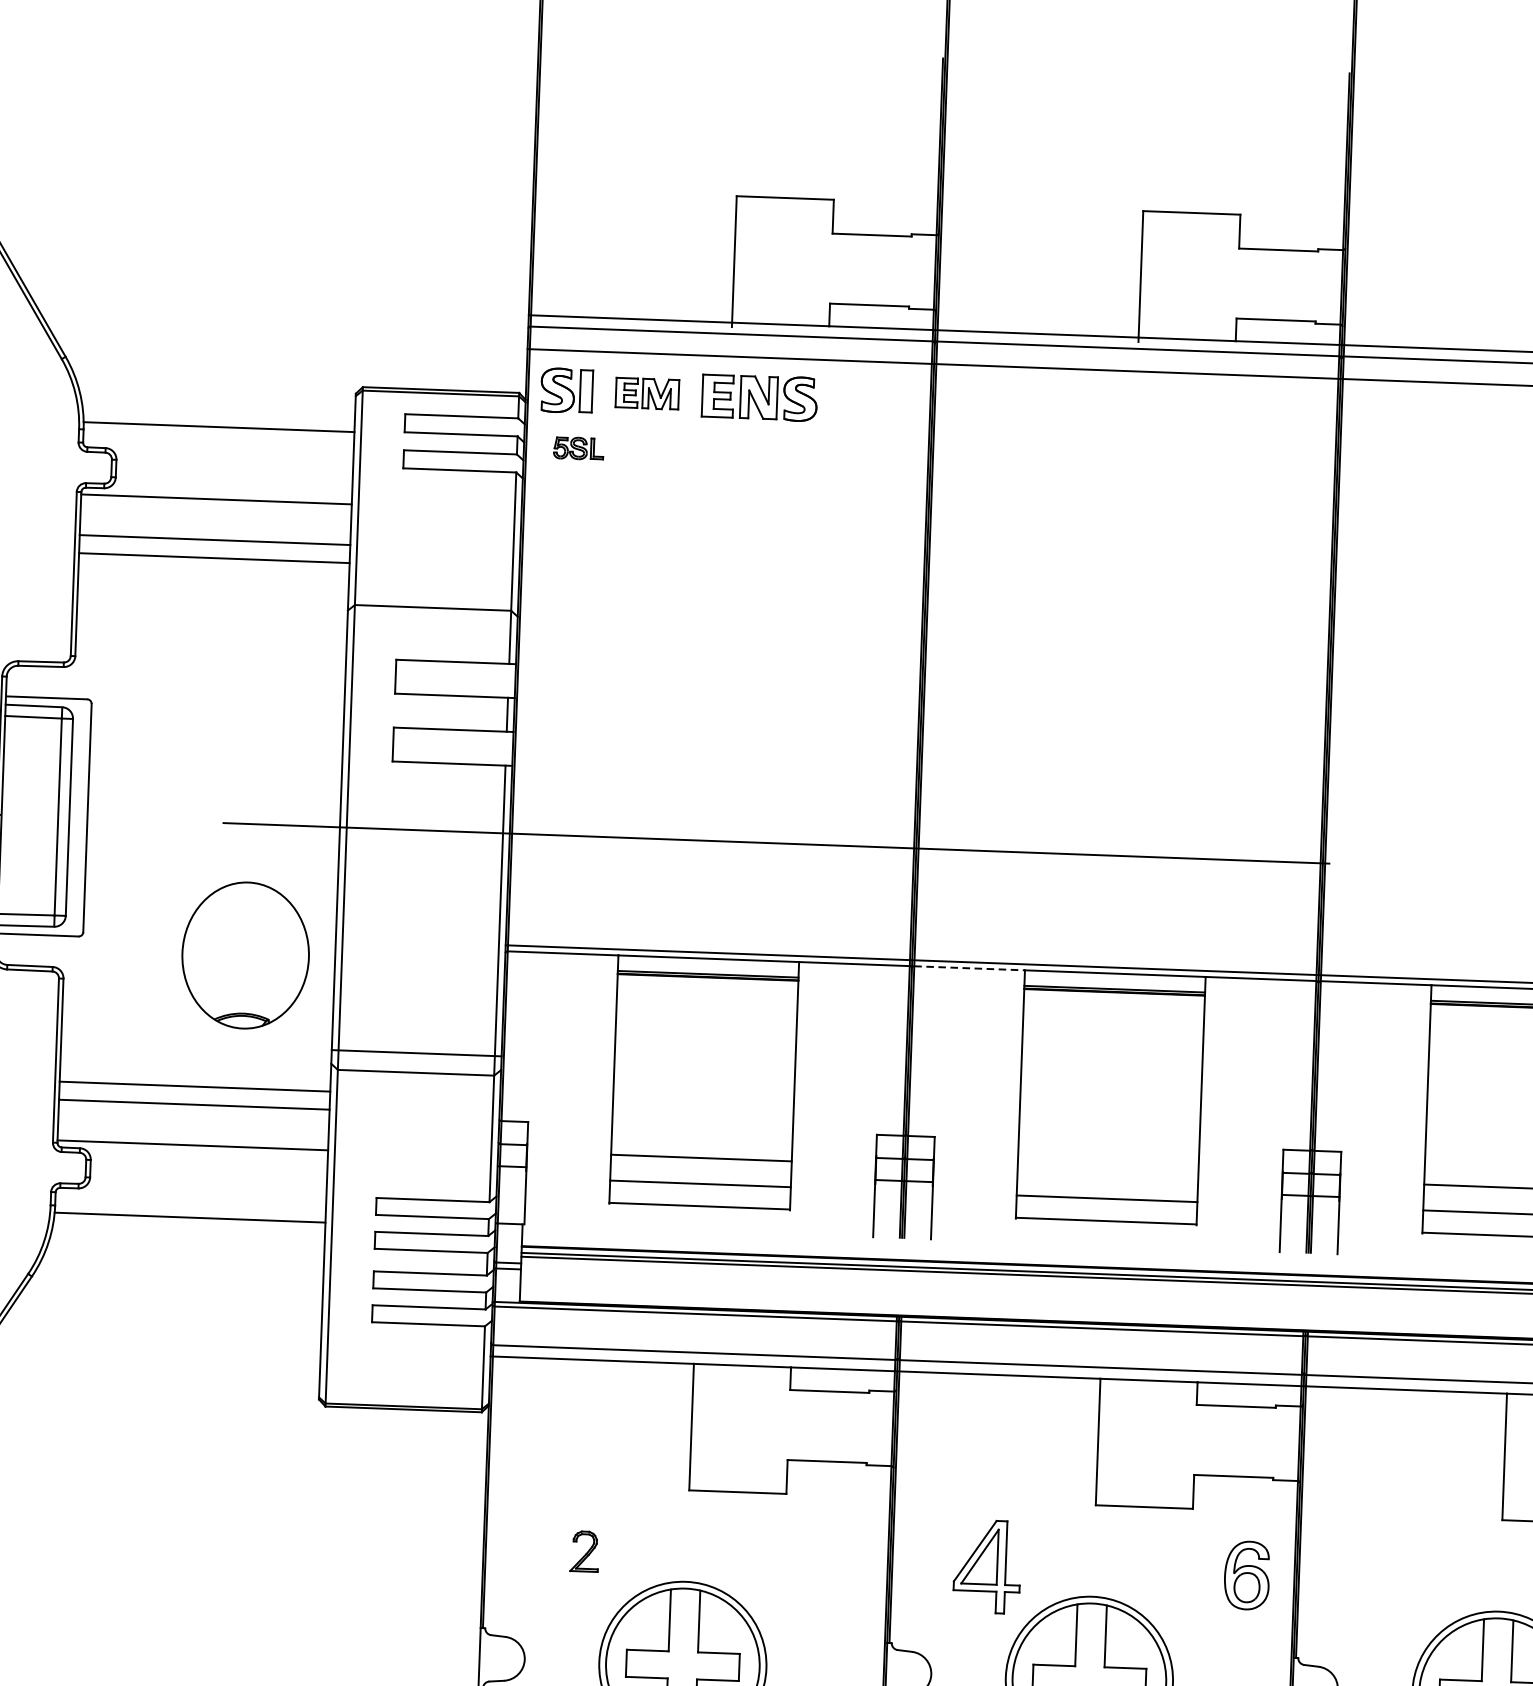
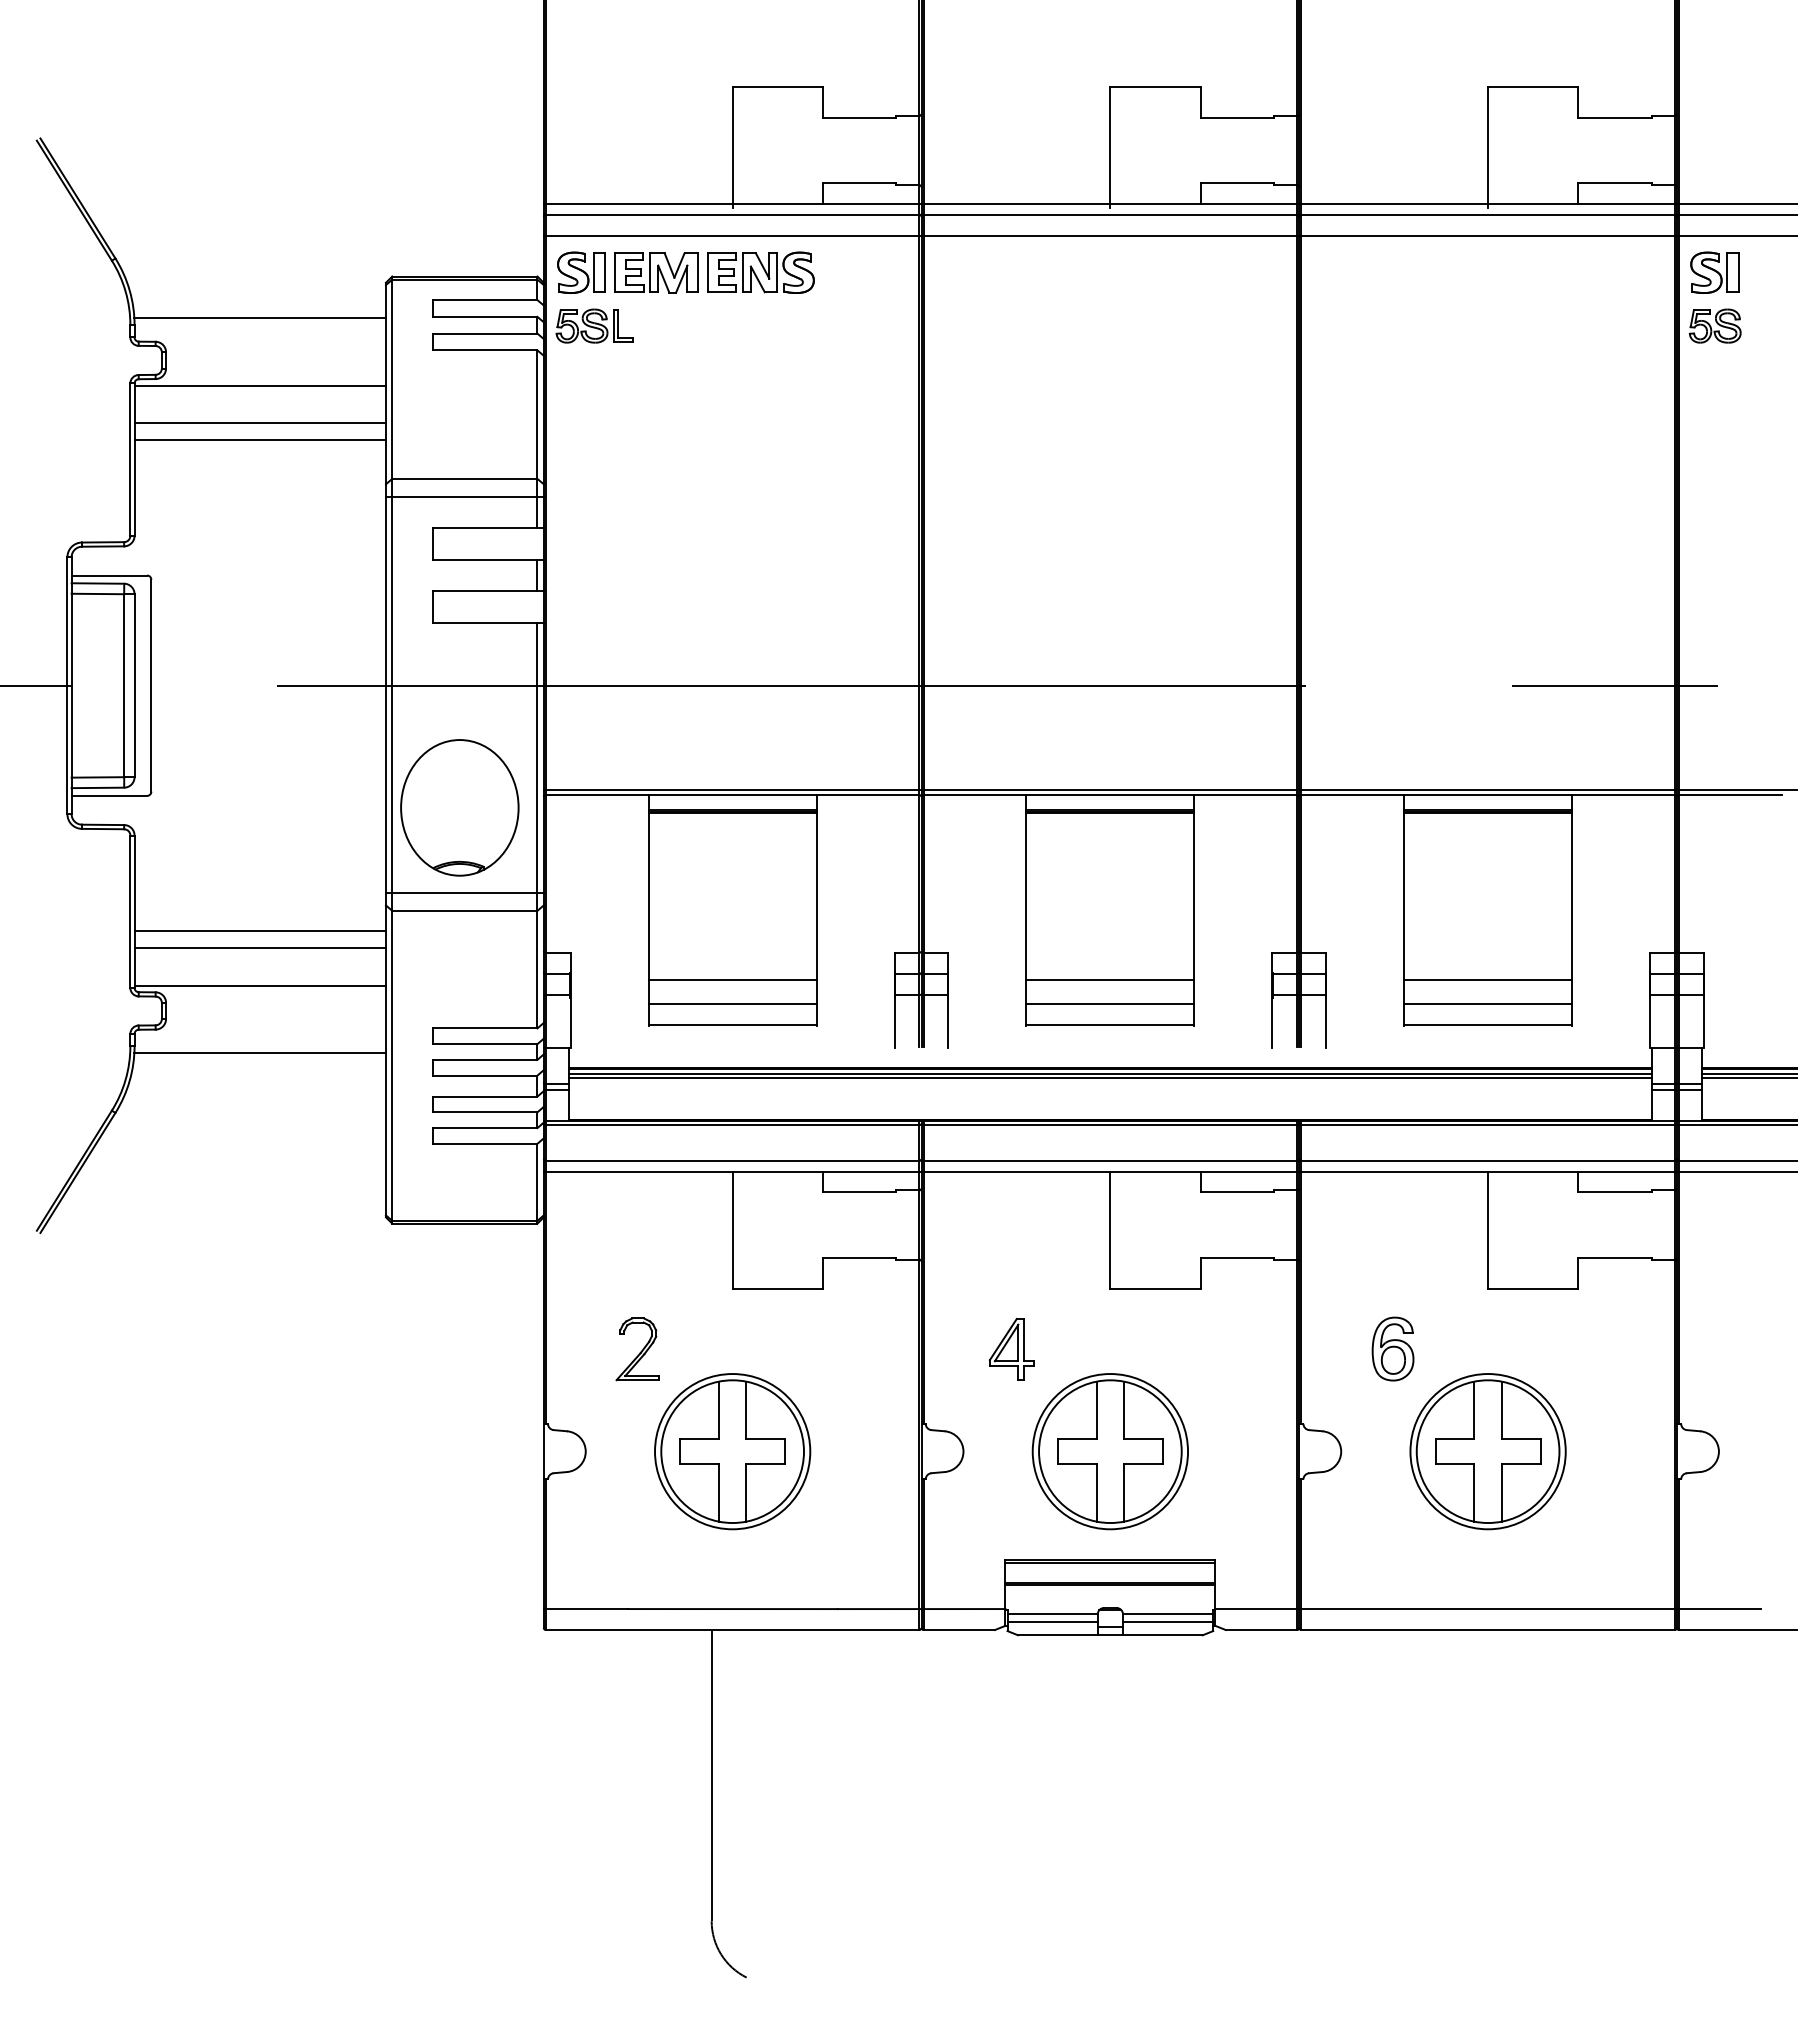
part: (647, 393) -> (656, 272), size x1.43
part: (578, 447) -> (594, 325), size x1.67
line: (431, 626) -> (464, 496), added
part: (245, 955) -> (459, 807), moved
line: (970, 968) -> (975, 795), dashed -> solid
line: (1108, 1173) -> (1110, 980), added
part: (584, 1551) -> (637, 1349), size x1.67
part: (987, 1565) -> (1011, 1348), size x0.71
part: (1246, 1574) -> (1392, 1348), moved

